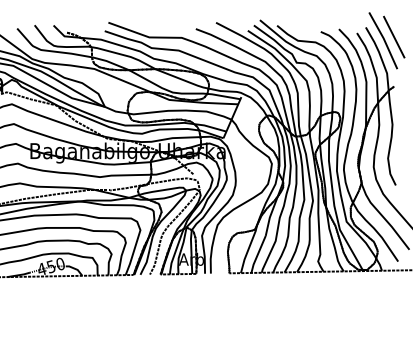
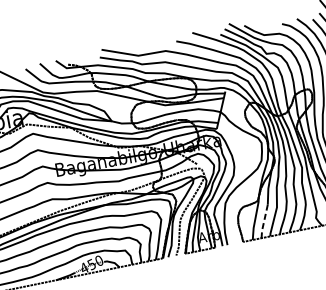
line: (257, 254) -> (263, 221), solid -> dashed

